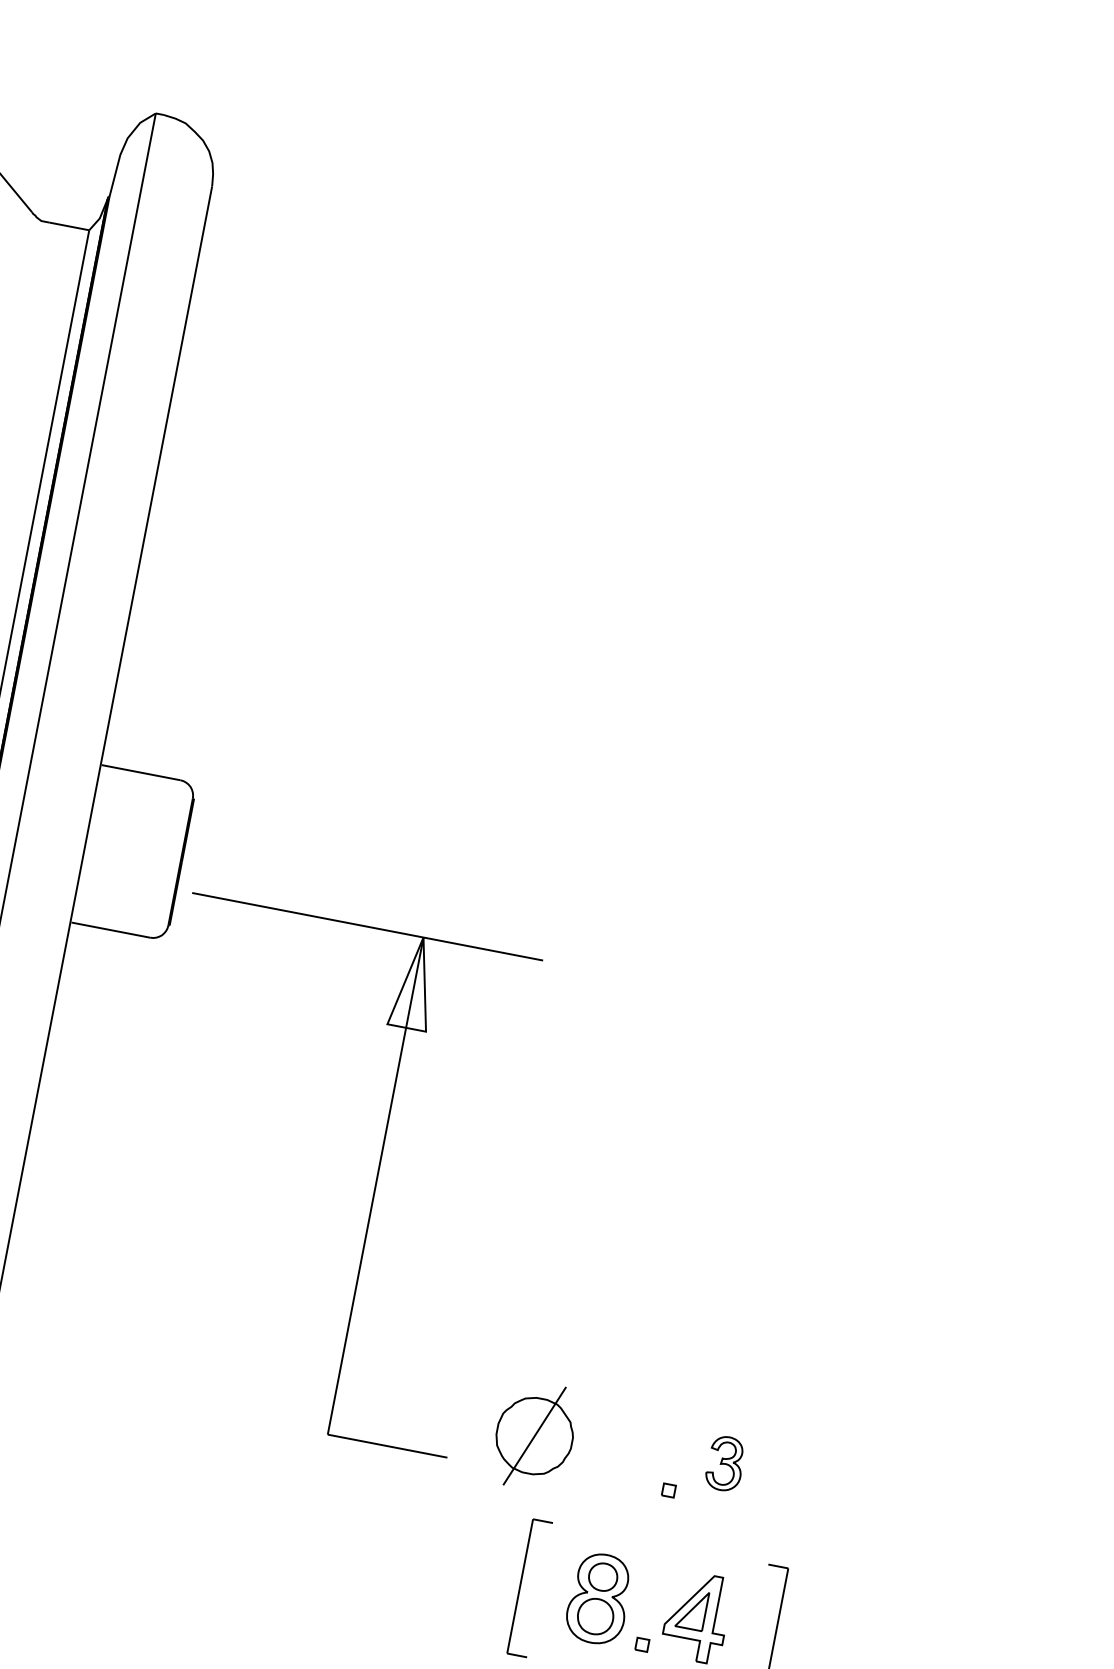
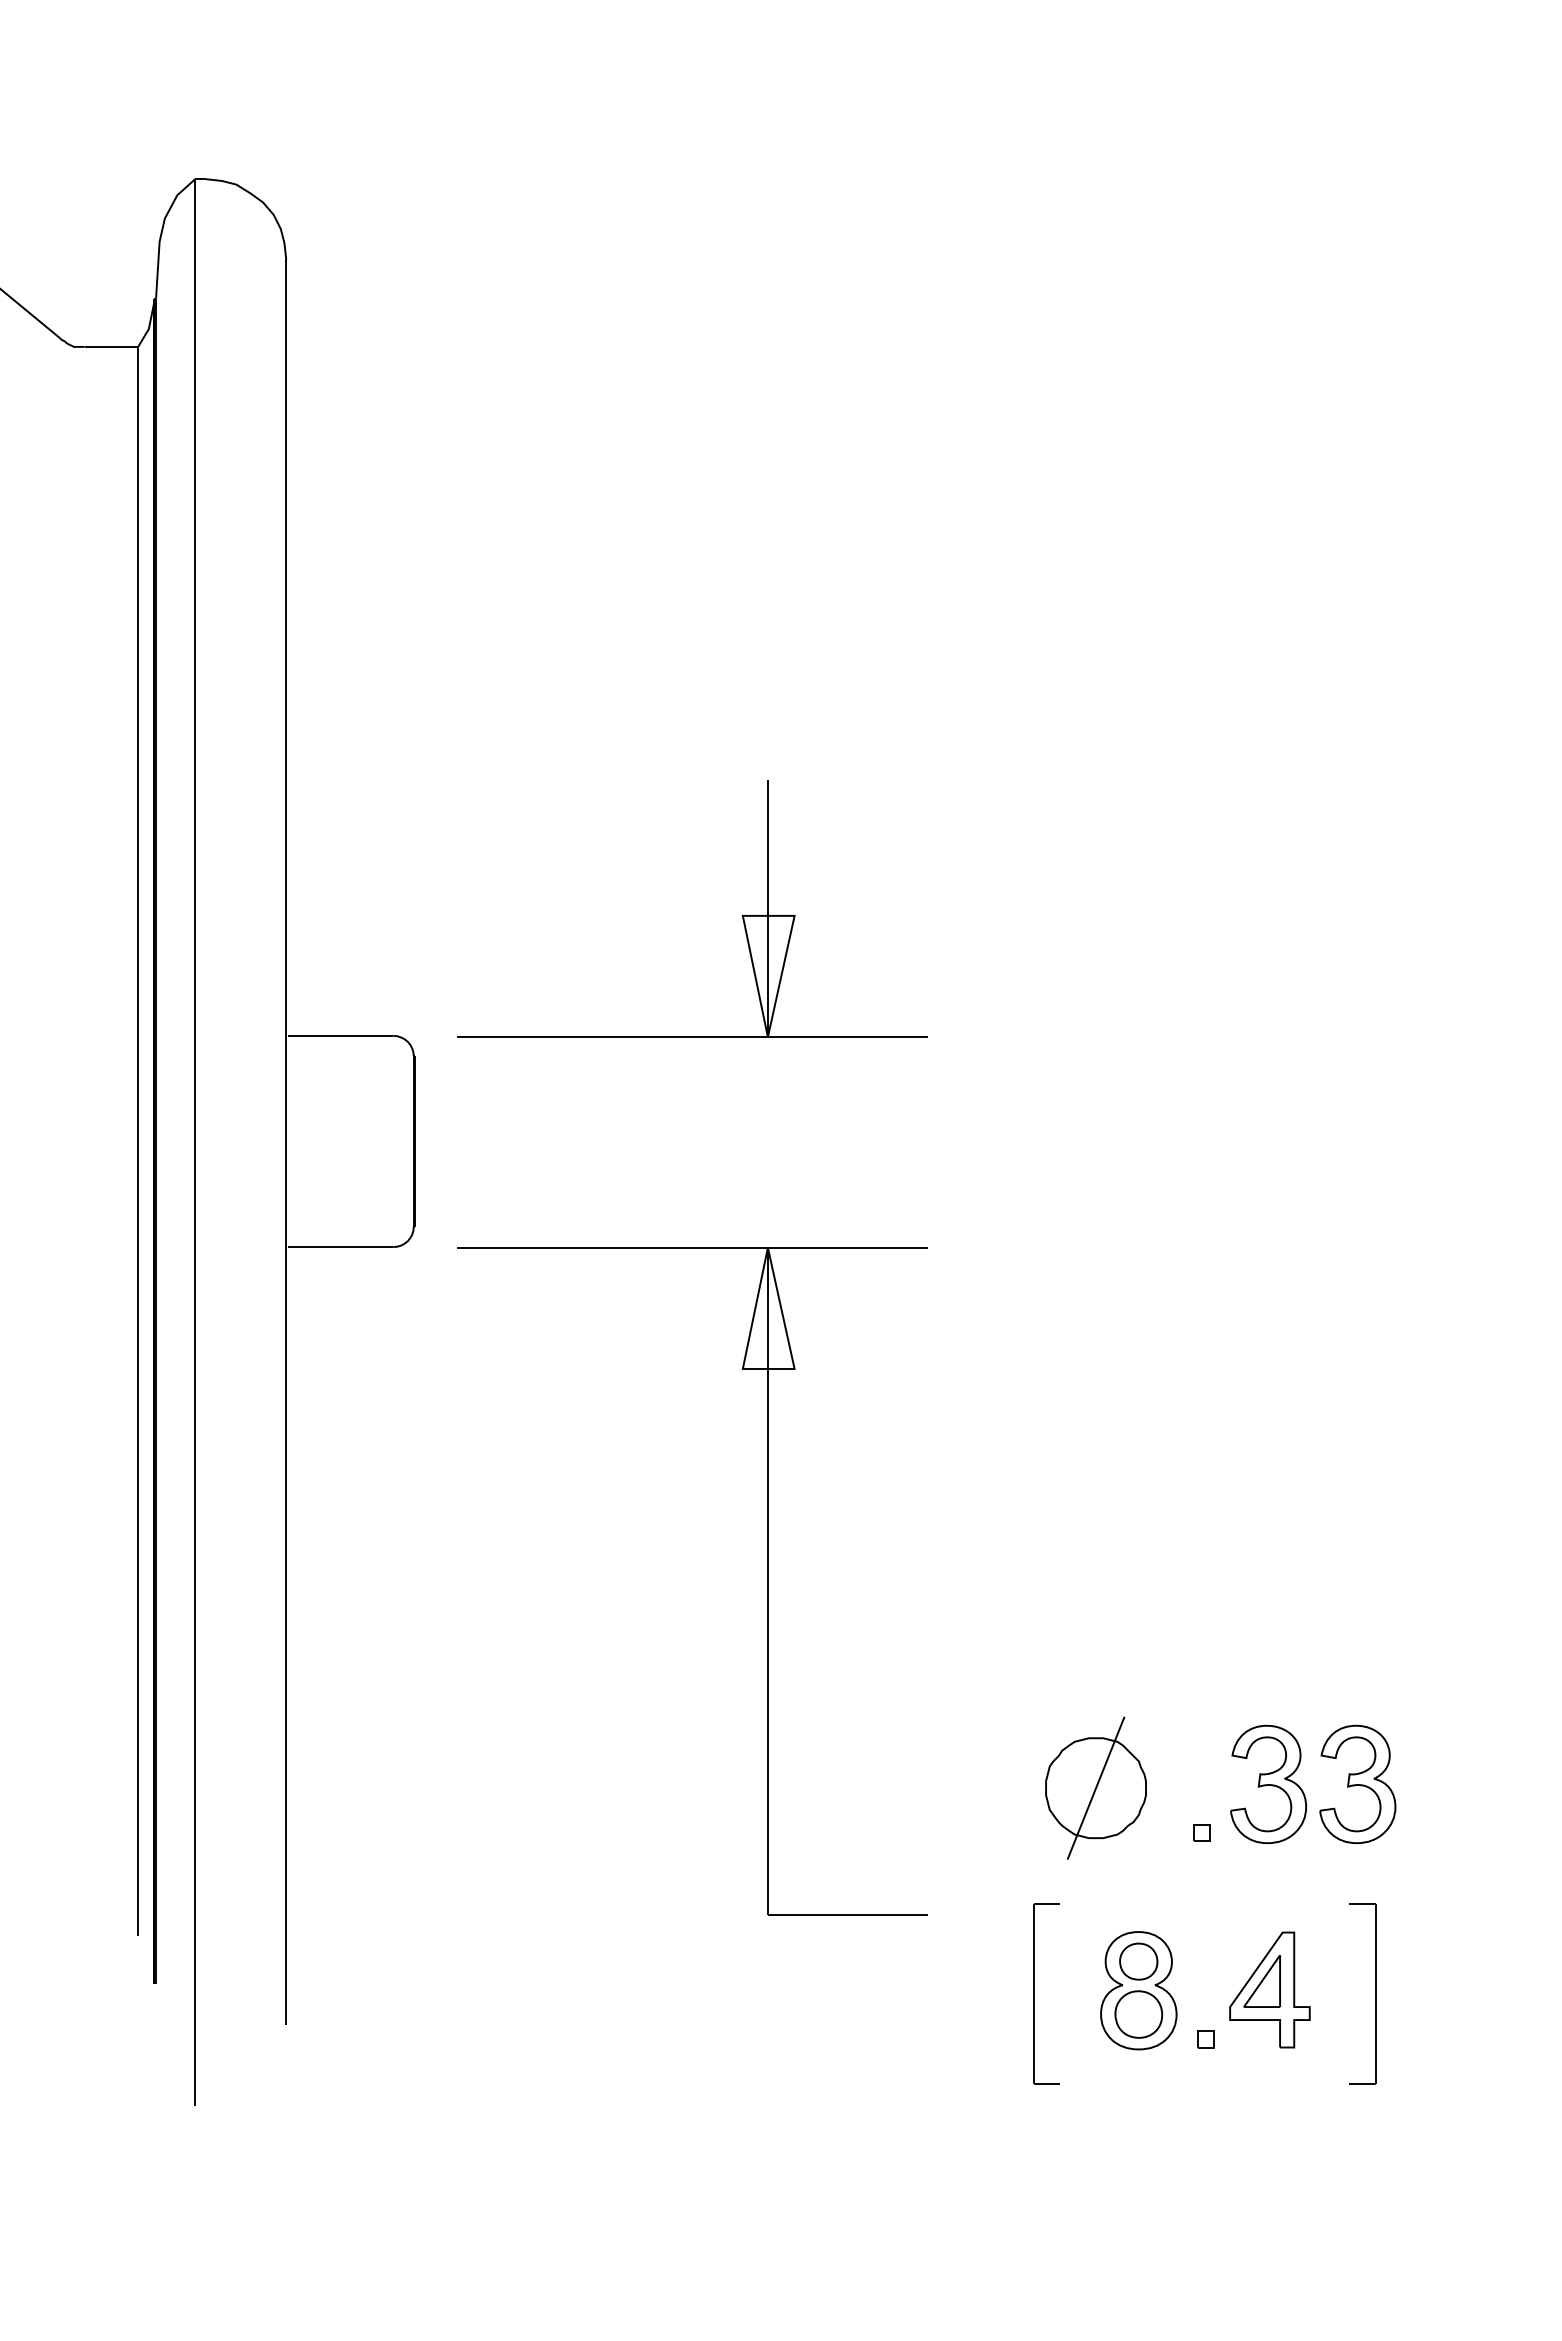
part: (457, 740) -> (741, 915), added
part: (375, 1186) -> (767, 1581), moved
part: (534, 1435) -> (1095, 1787), moved
part: (725, 1463) -> (1268, 1784), size x1.67
part: (791, 1476) -> (1357, 1784), added

